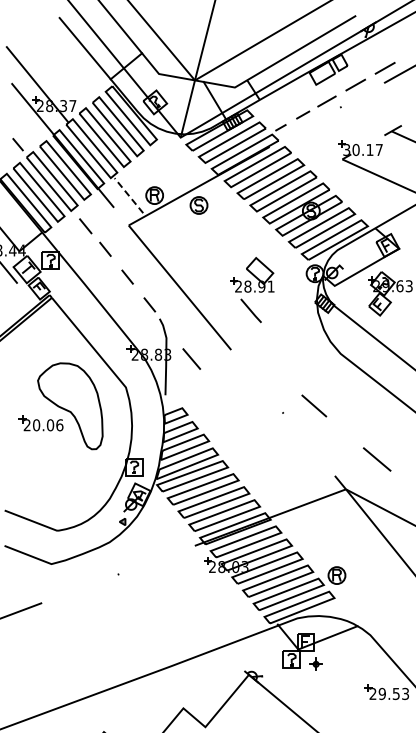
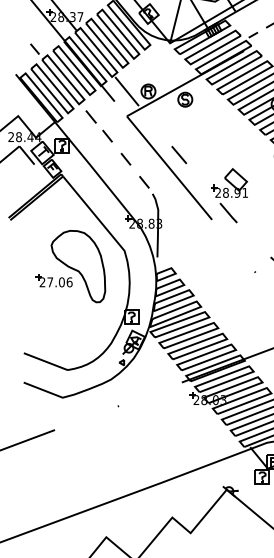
line: (128, 195) -> (126, 91), dashed -> solid
part: (252, 289) -> (229, 195), moved
line: (191, 358) -> (179, 154), moved
text: (36, 425) -> (50, 282), 20.06 -> 27.06

